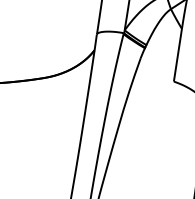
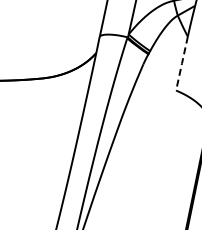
line: (177, 55) -> (181, 63), solid -> dashed

